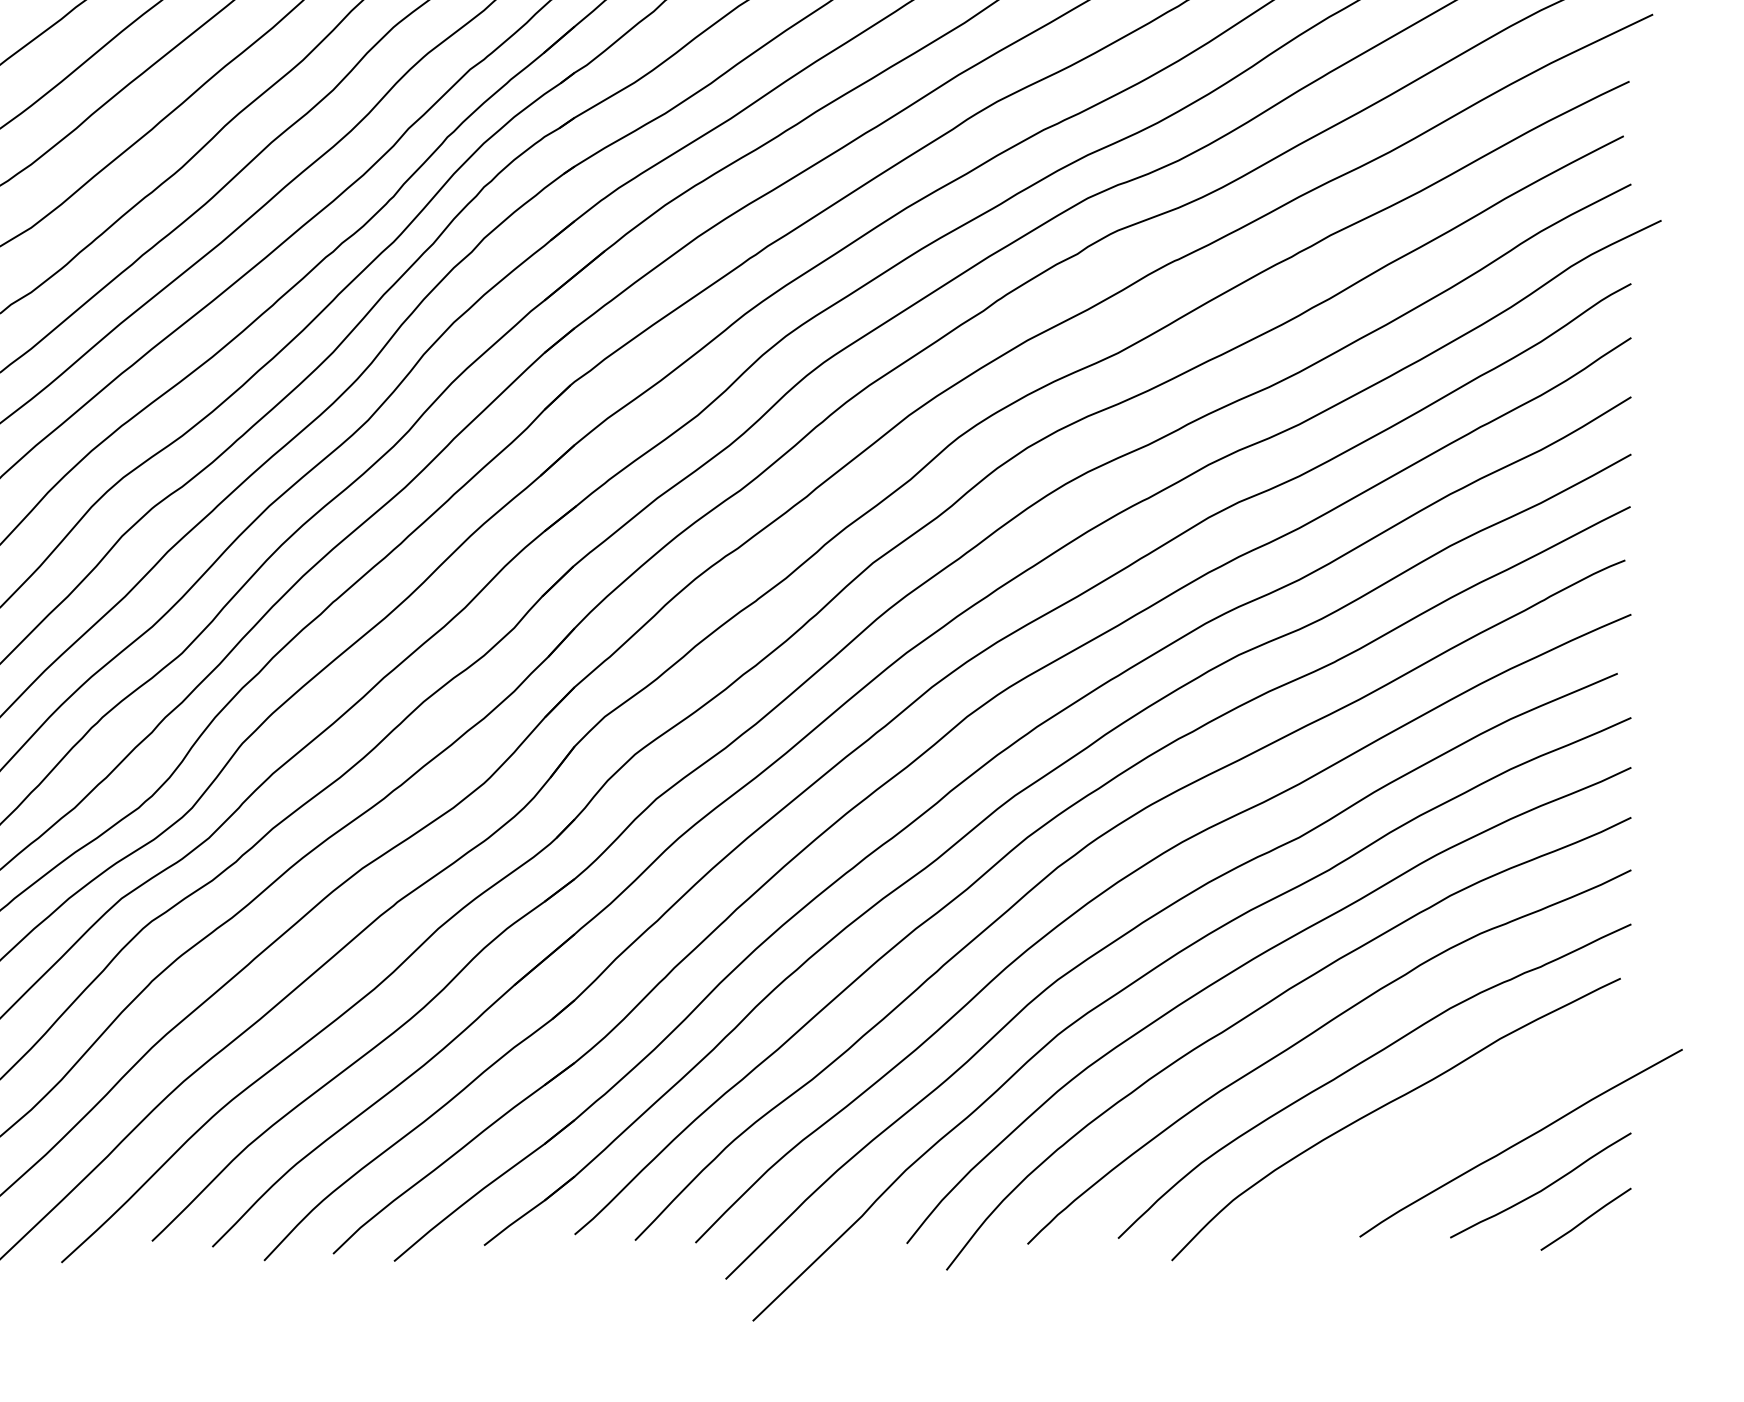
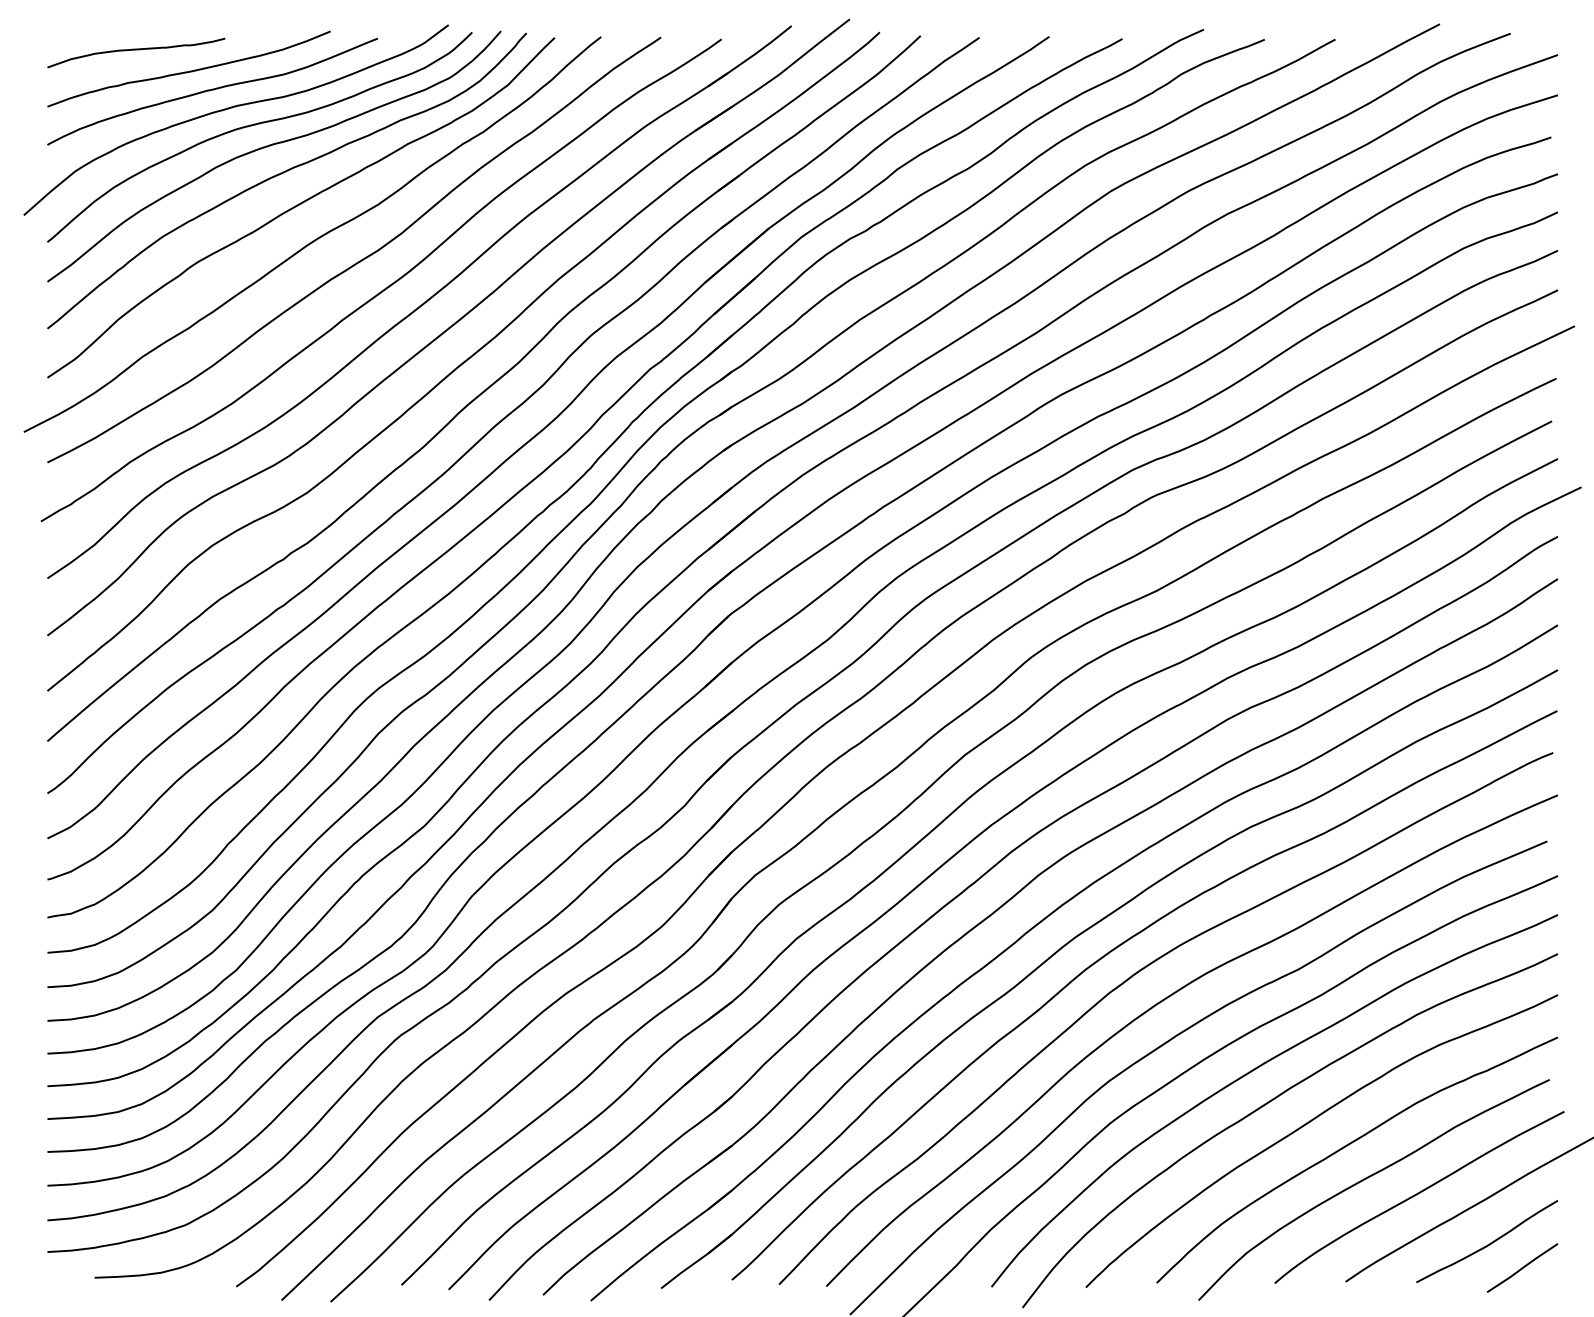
curve: (1452, 1125) -> (1418, 1194), added

